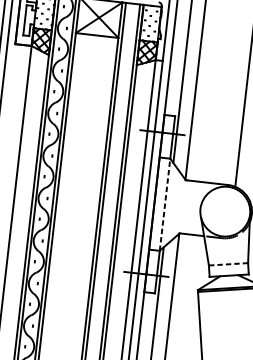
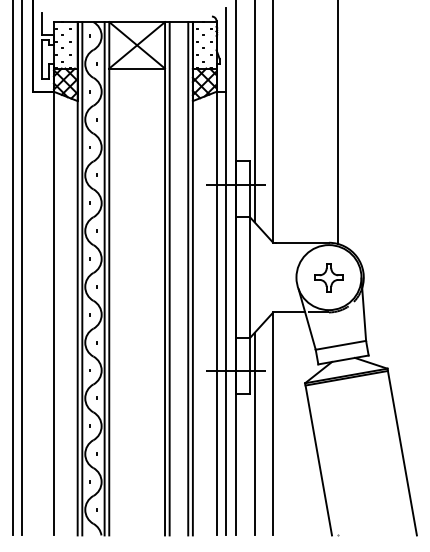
line: (165, 204) -> (250, 277), dashed -> solid
part: (224, 211) -> (328, 277), added
line: (228, 264) -> (340, 345), dashed -> solid

